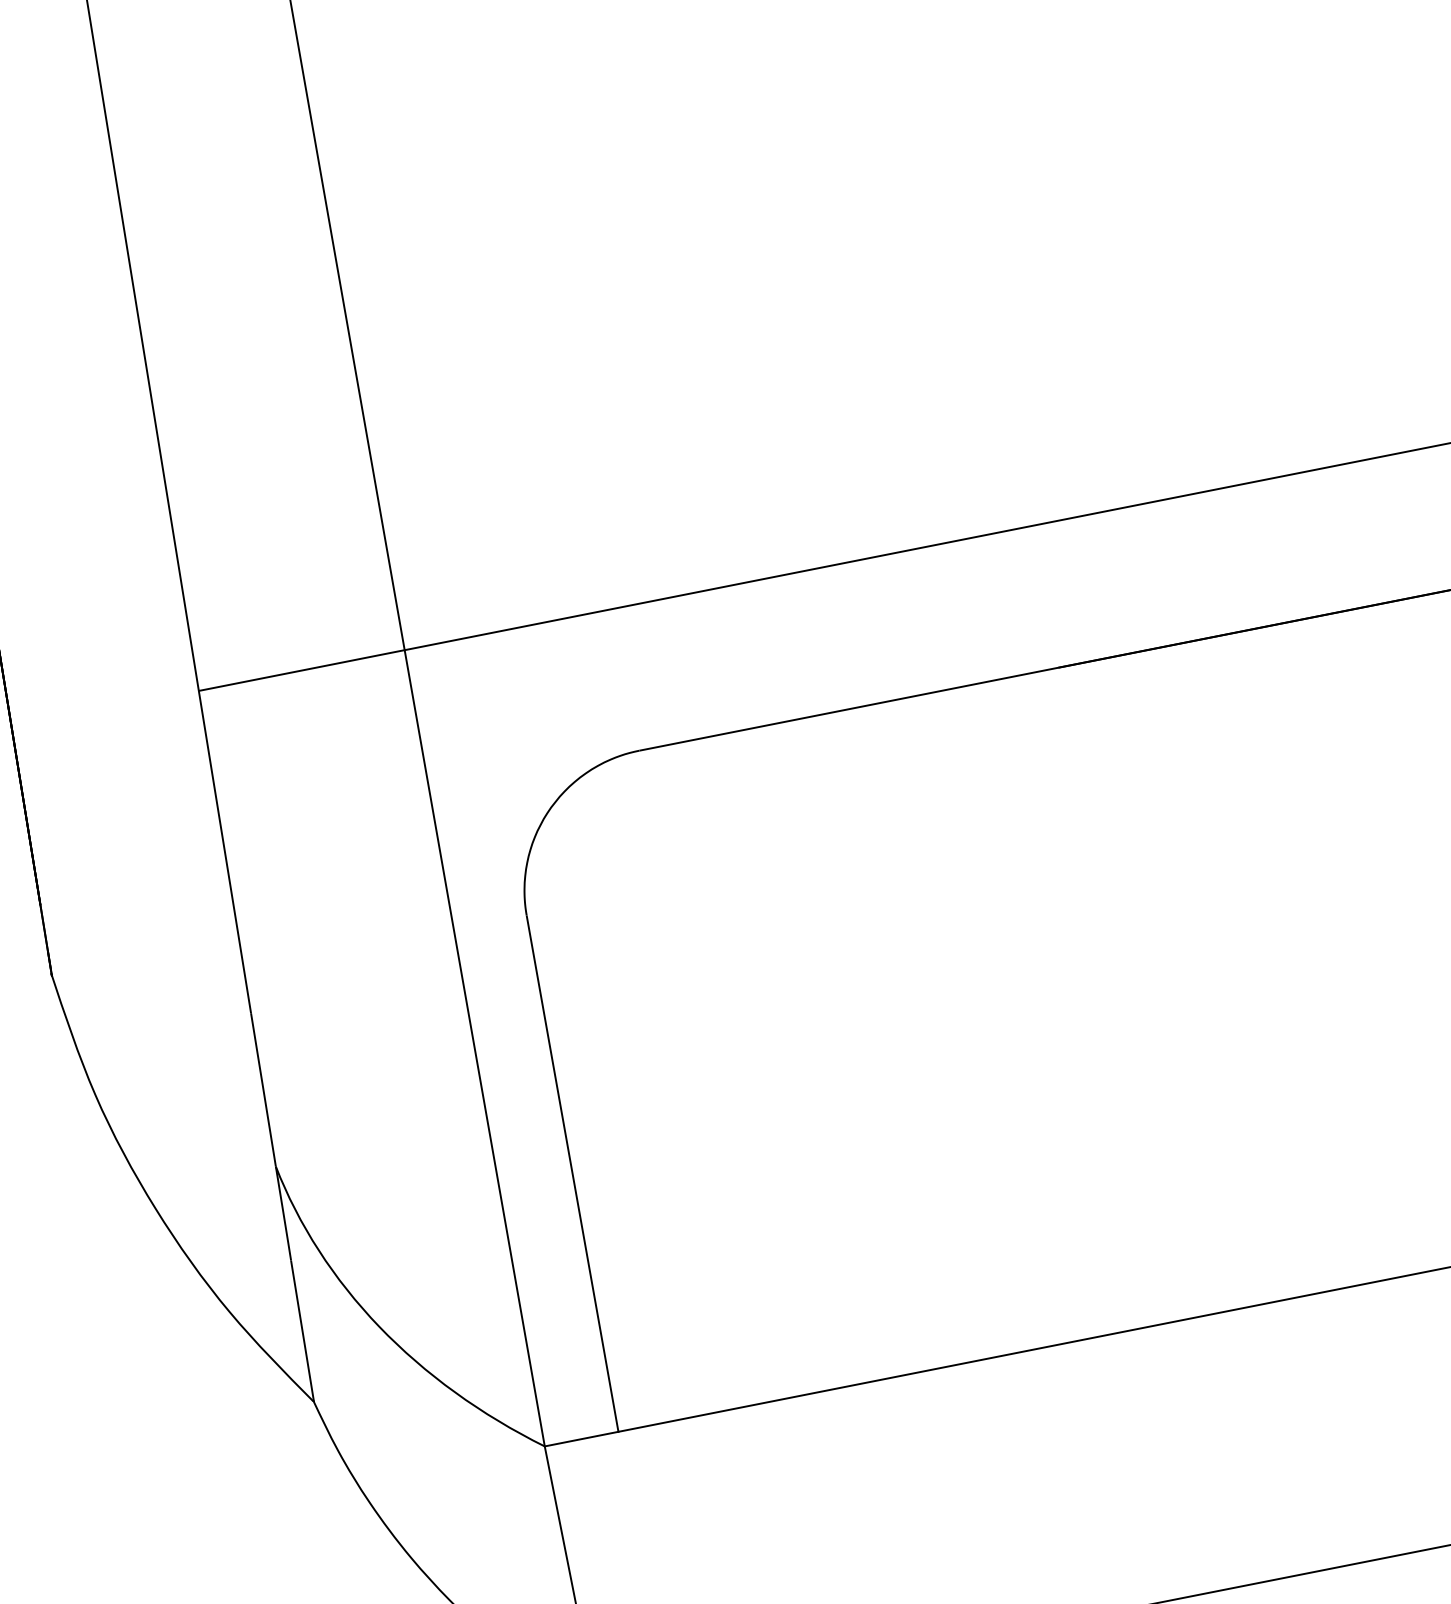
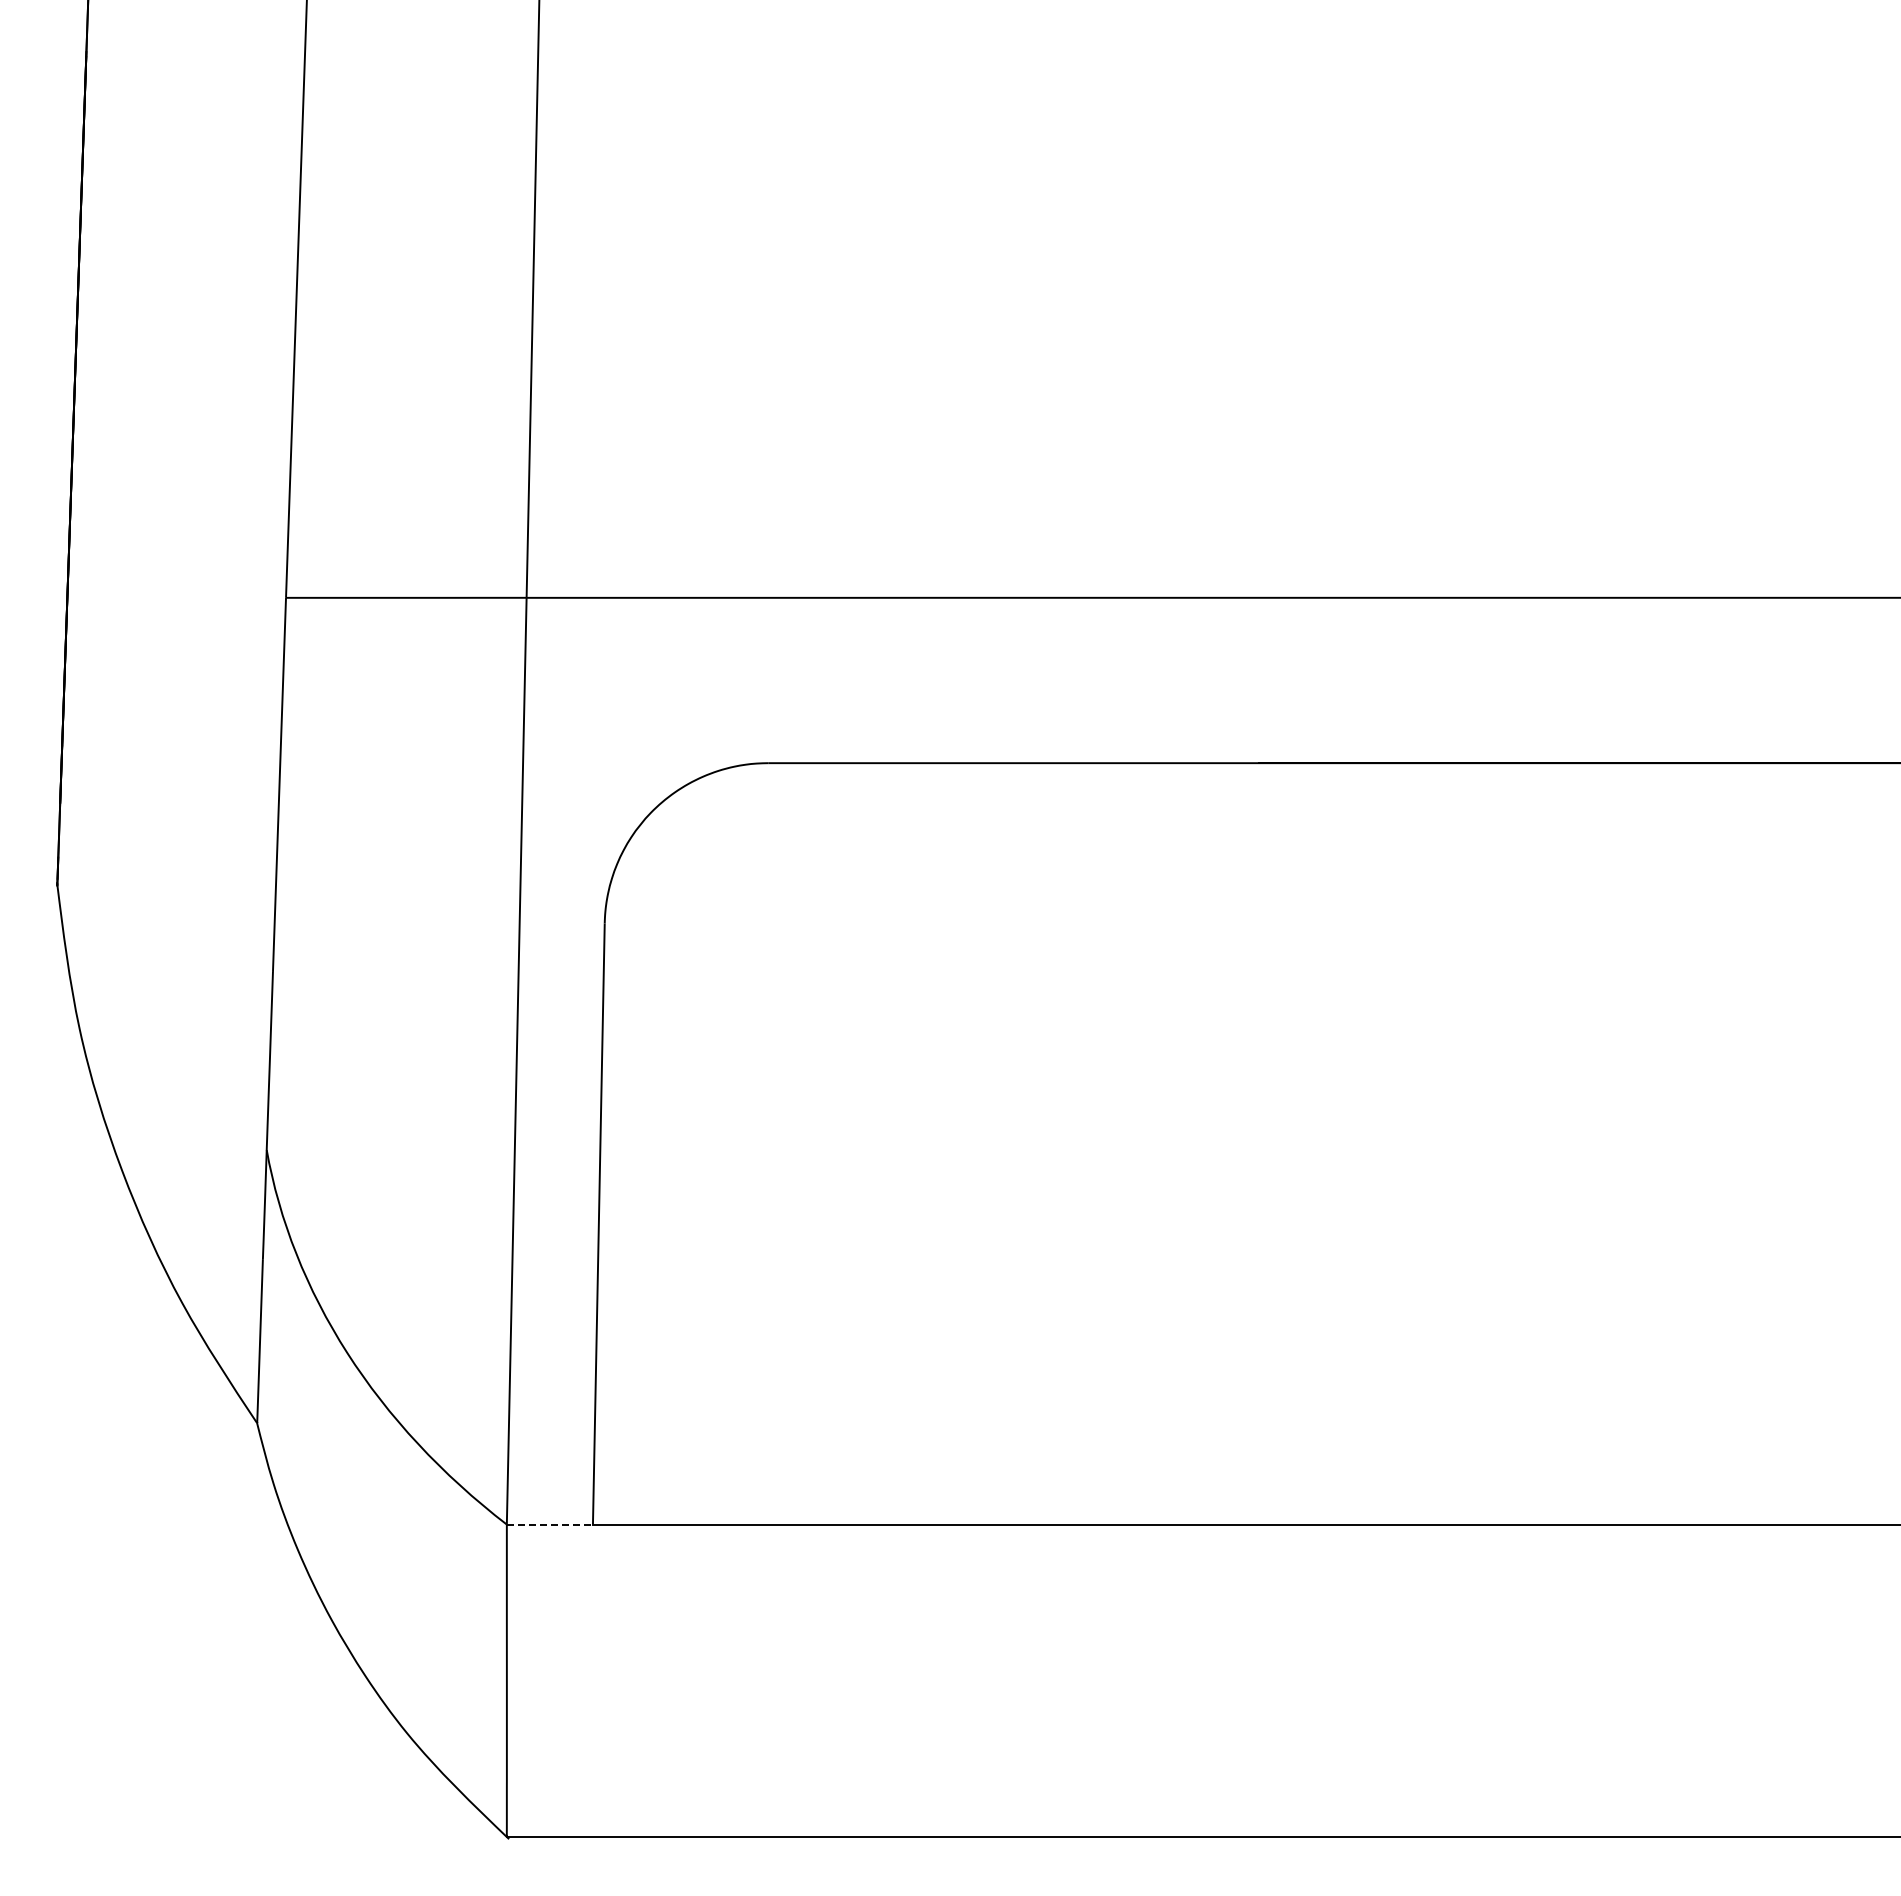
line: (582, 1438) -> (550, 1524), solid -> dashed

